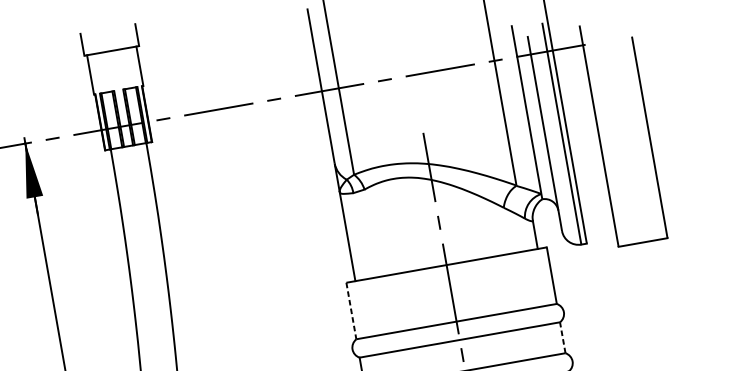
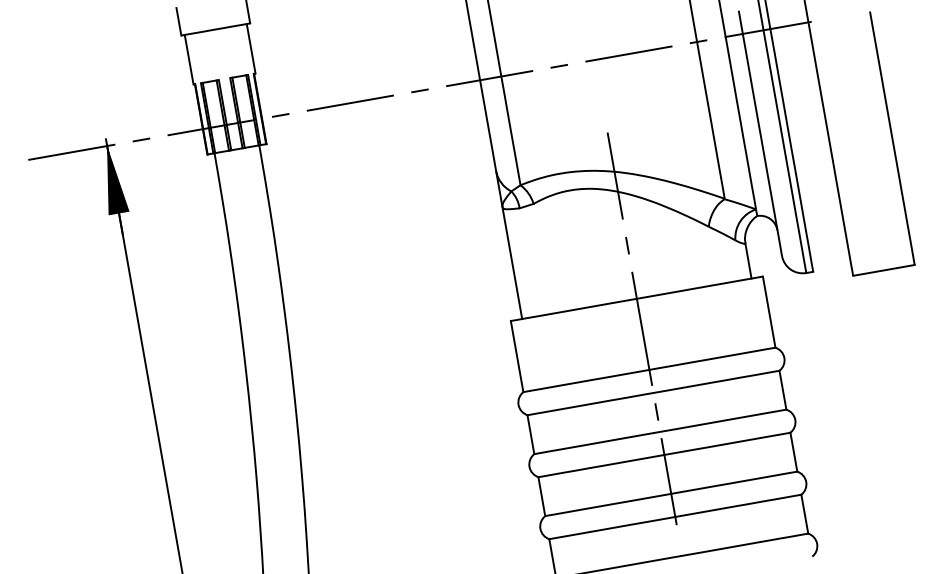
line: (351, 311) -> (517, 357), dashed -> solid
line: (562, 337) -> (782, 390), dashed -> solid

